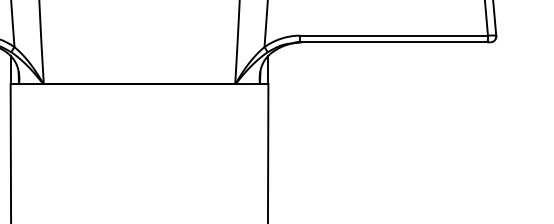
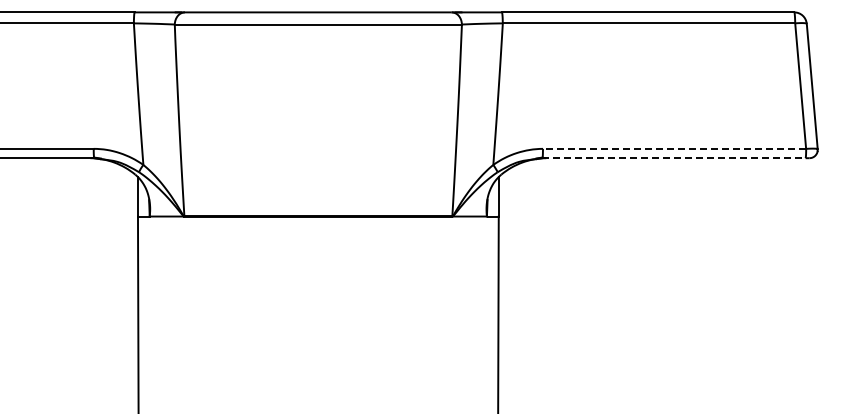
line: (393, 35) -> (674, 148), solid -> dashed
line: (393, 42) -> (674, 158), solid -> dashed

